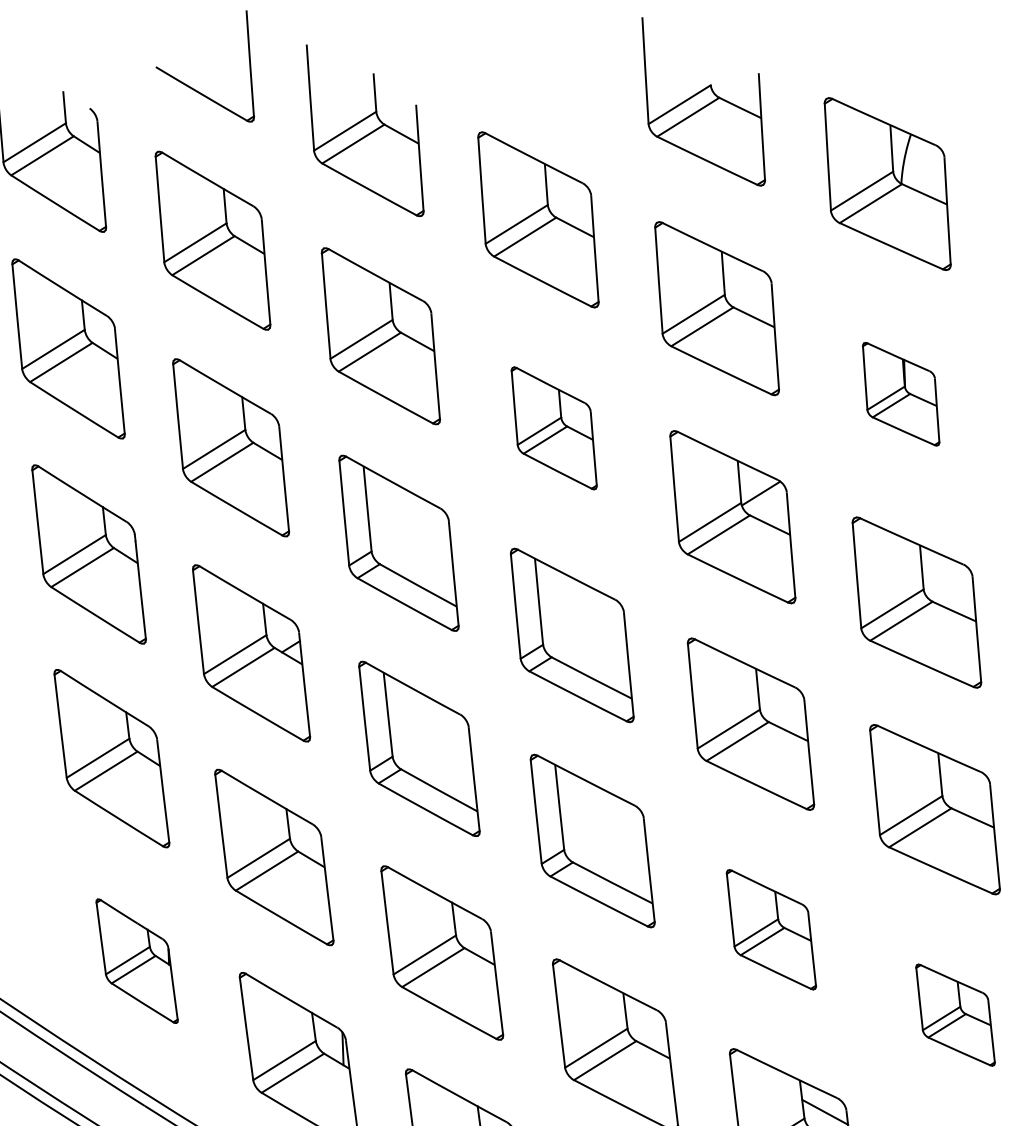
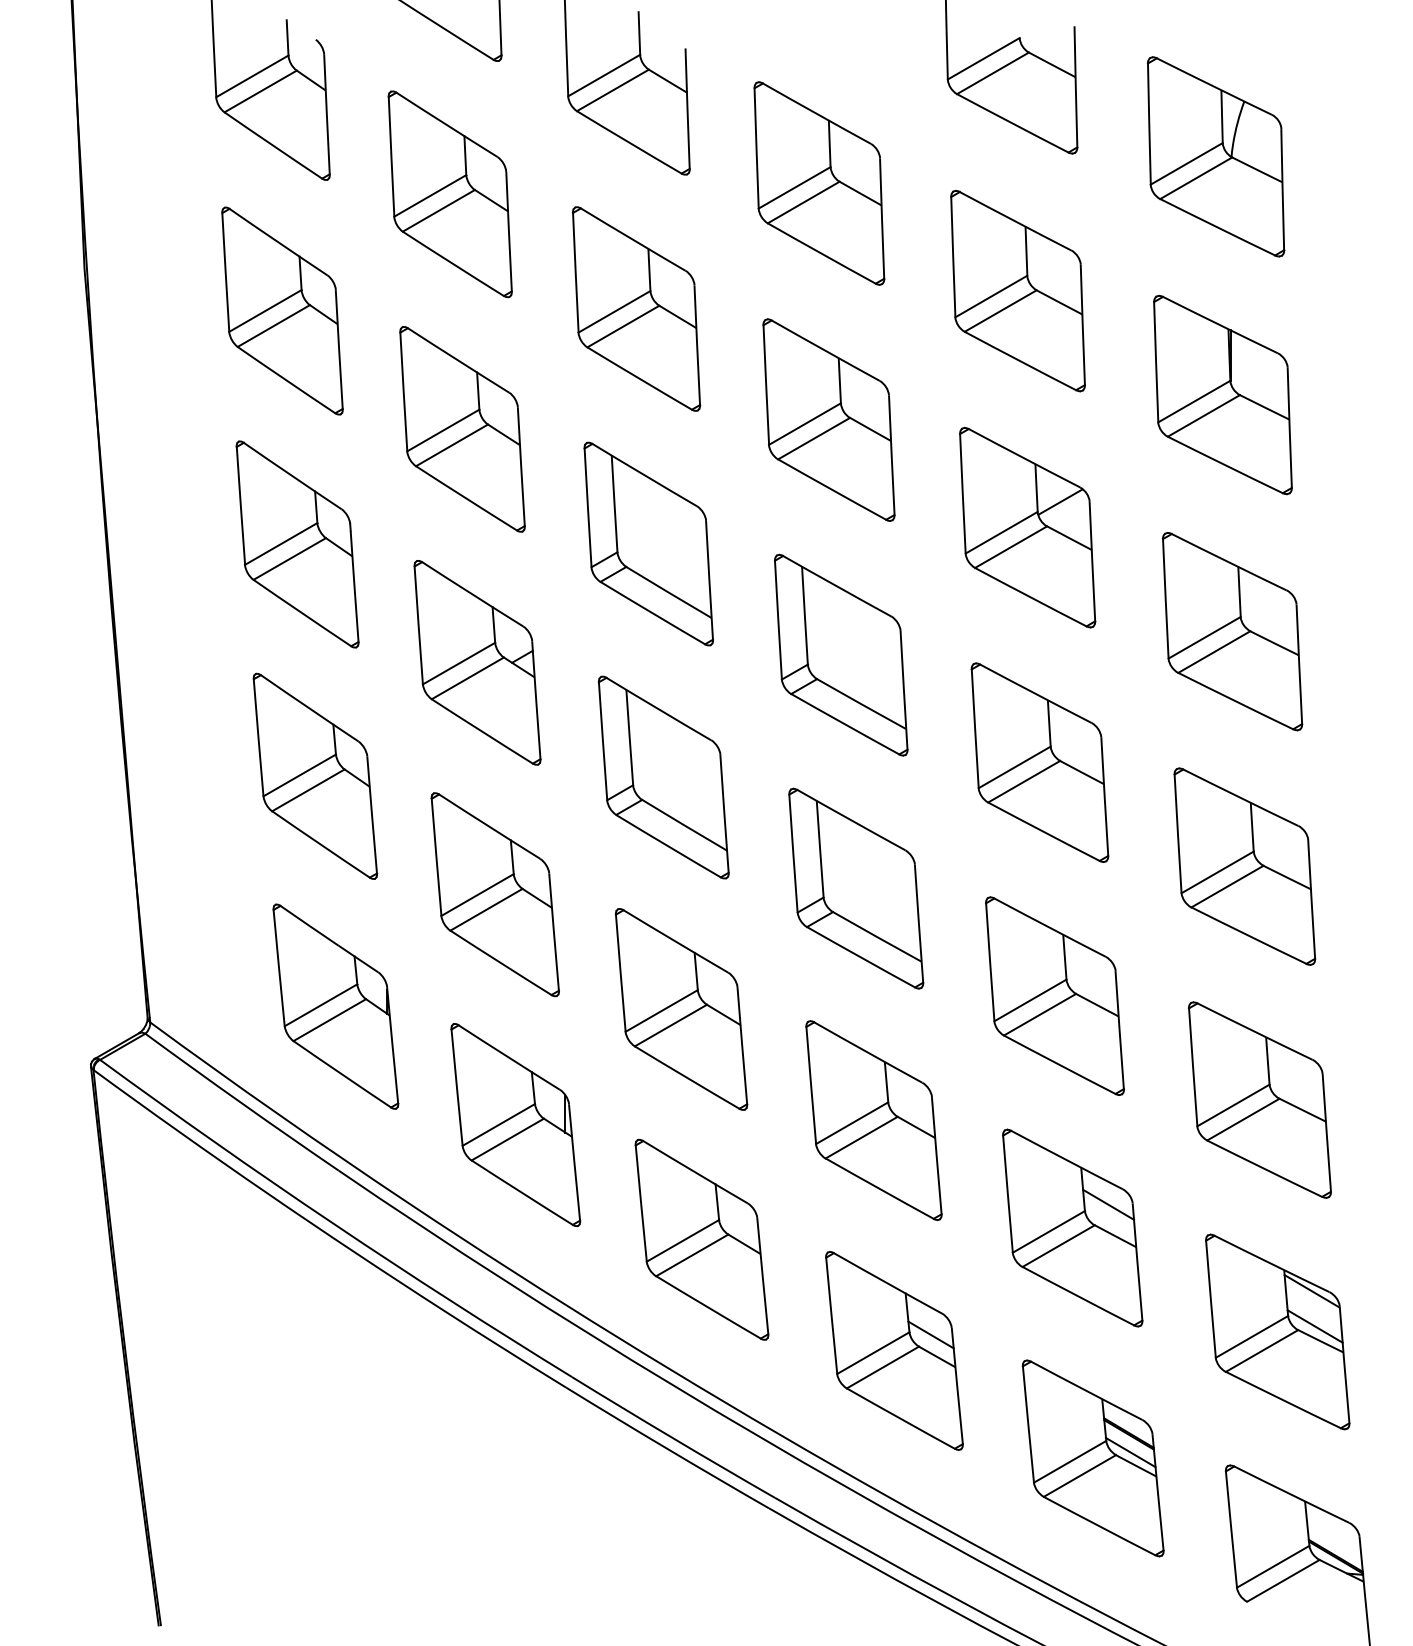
part: (900, 394) -> (1222, 395), size x1.67
part: (553, 427) -> (828, 419), size x1.43
part: (770, 929) -> (1054, 995), size x1.43
part: (136, 961) -> (335, 1006), size x1.43
part: (955, 1014) -> (1259, 1099), size x1.67

